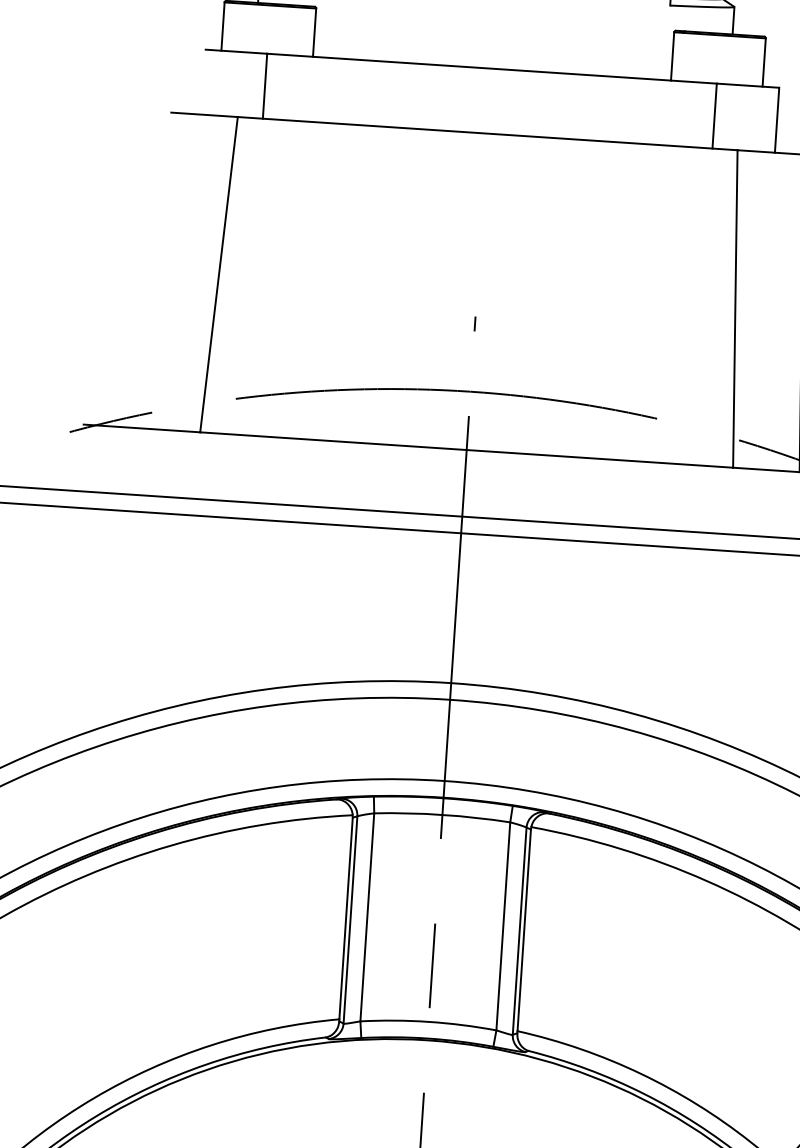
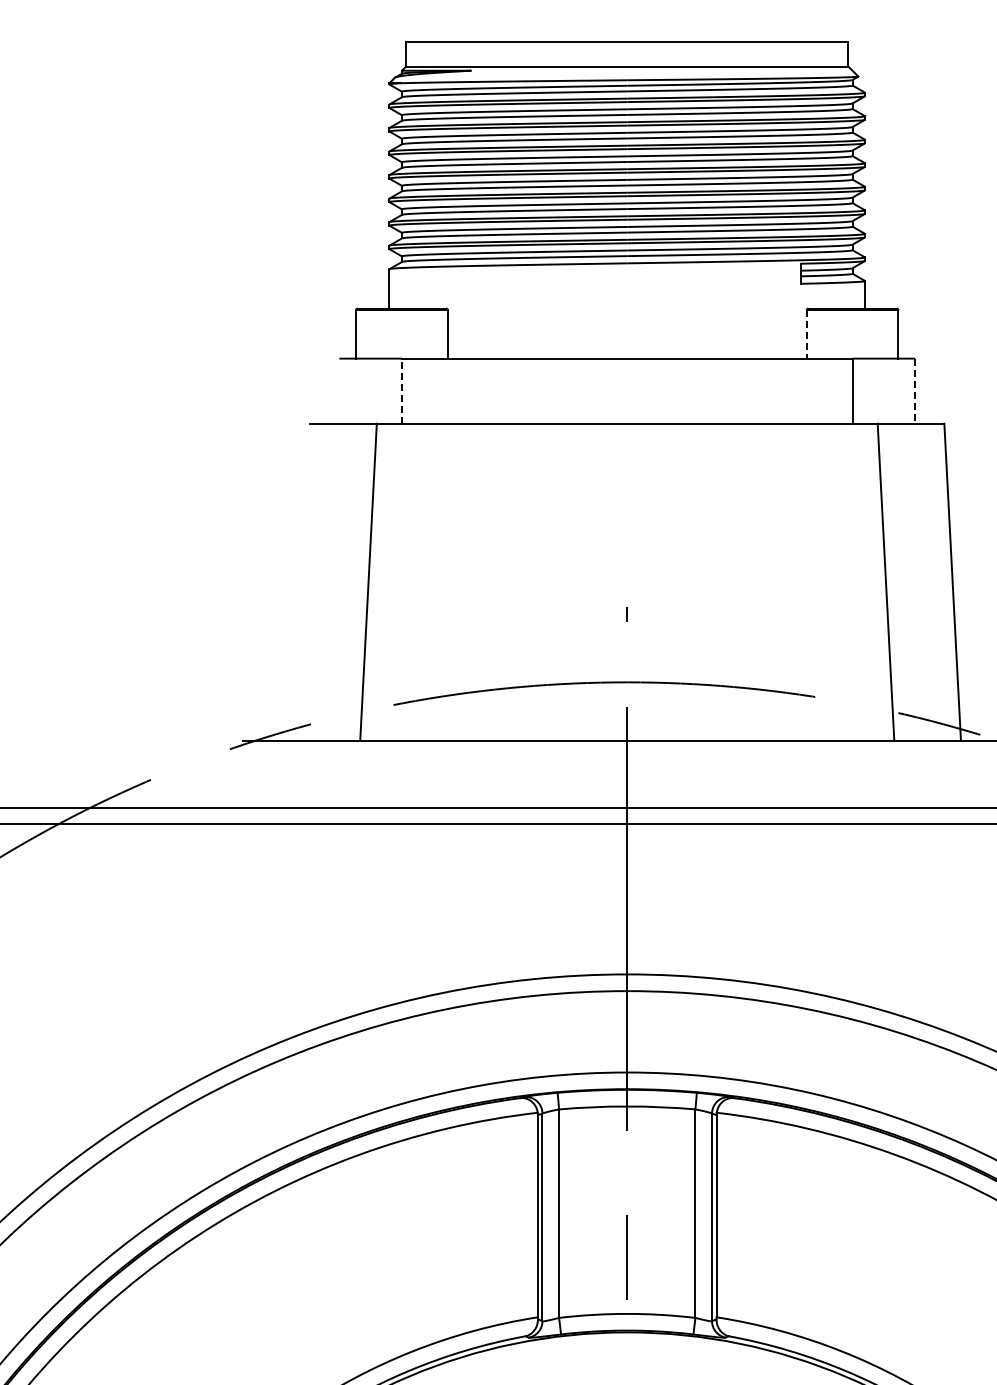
line: (672, 56) -> (806, 334), solid -> dashed
line: (264, 86) -> (401, 391), solid -> dashed
line: (777, 120) -> (915, 391), solid -> dashed

